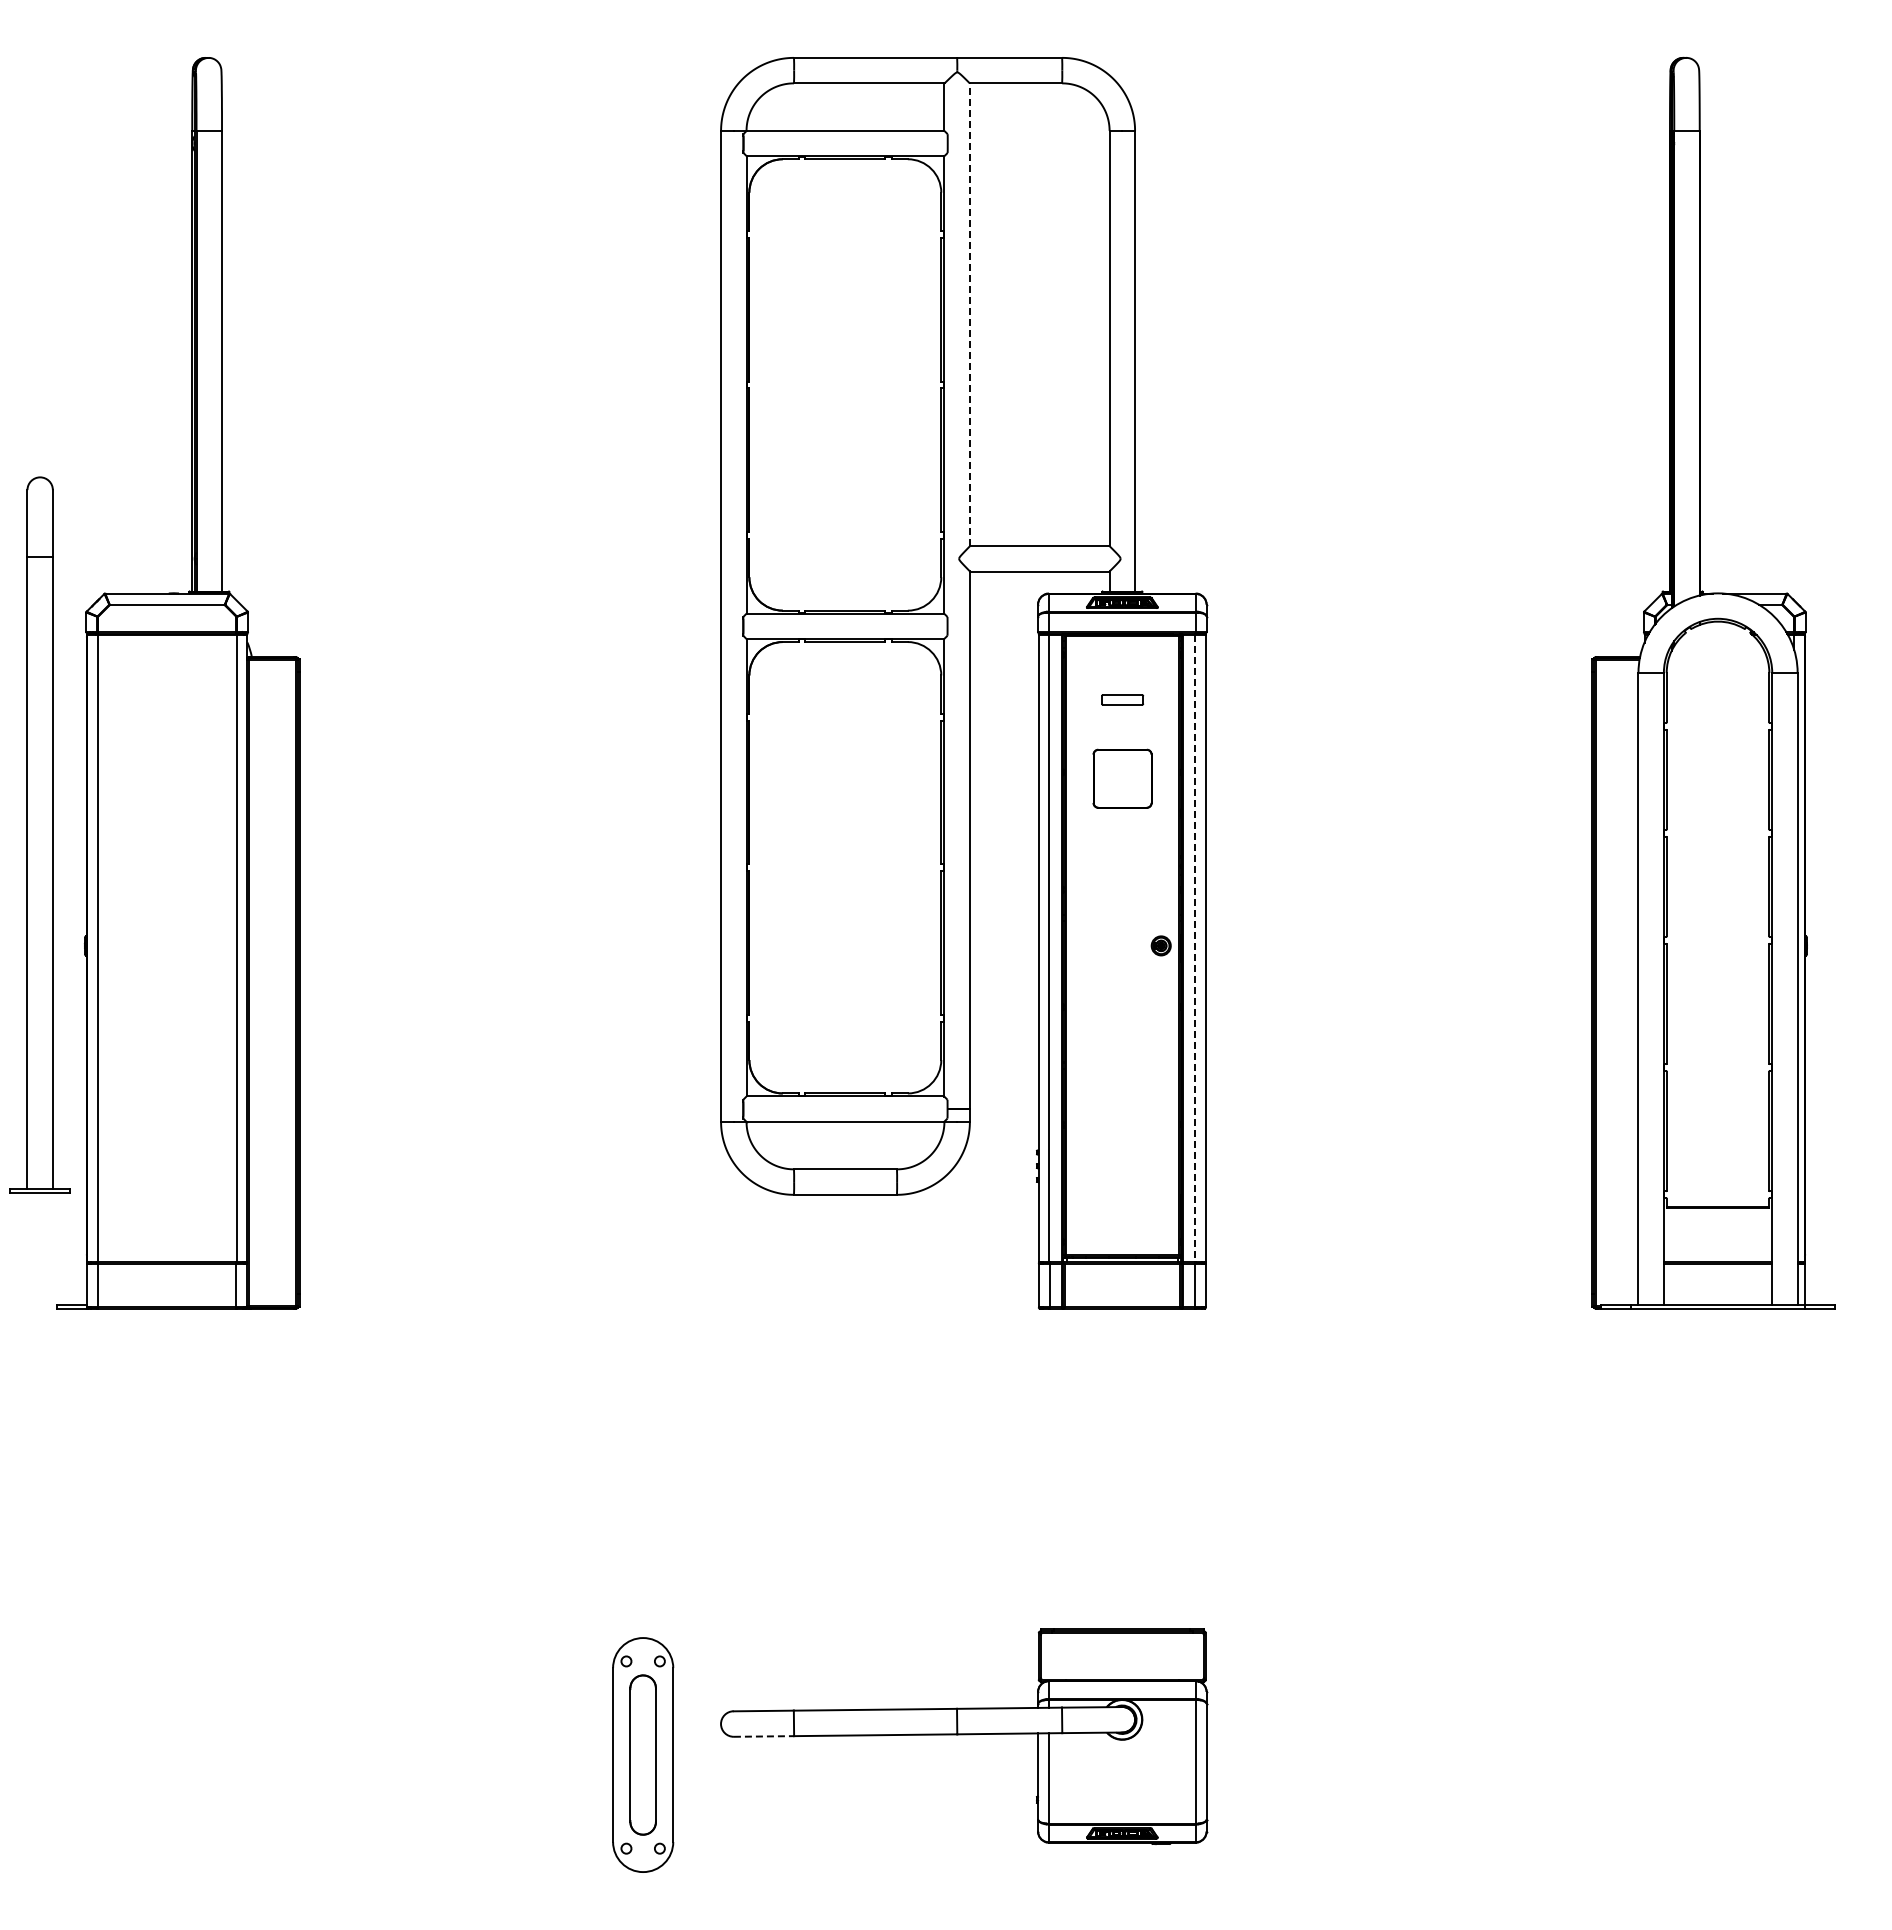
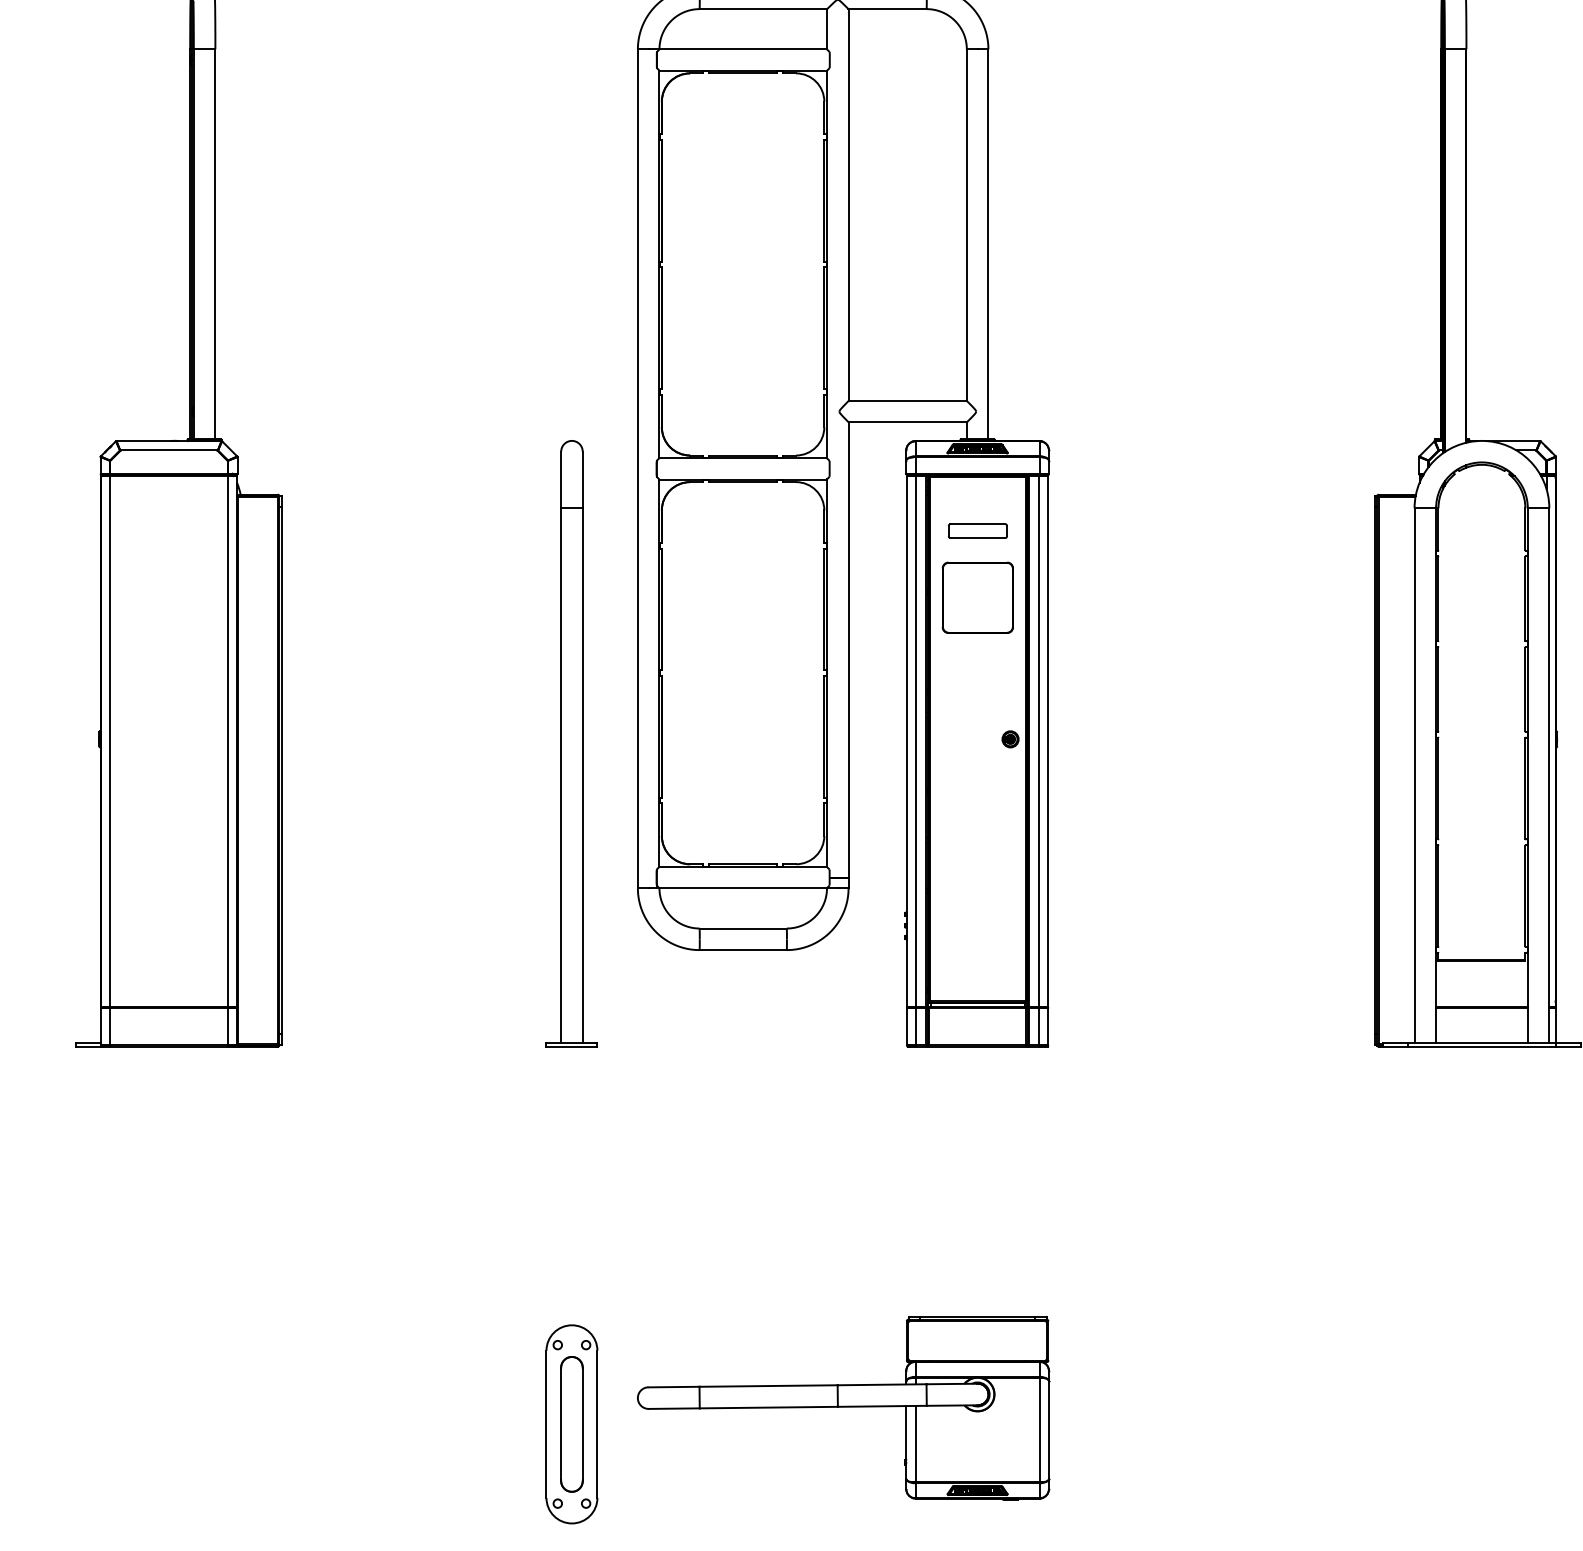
line: (969, 314) -> (848, 204), dashed -> solid
part: (1122, 699) -> (977, 530), size x1.67
part: (1122, 778) -> (977, 597), size x1.43
part: (39, 834) -> (571, 743), moved
line: (1195, 948) -> (1039, 741), dashed -> solid
line: (764, 1736) -> (674, 1408), dashed -> solid

